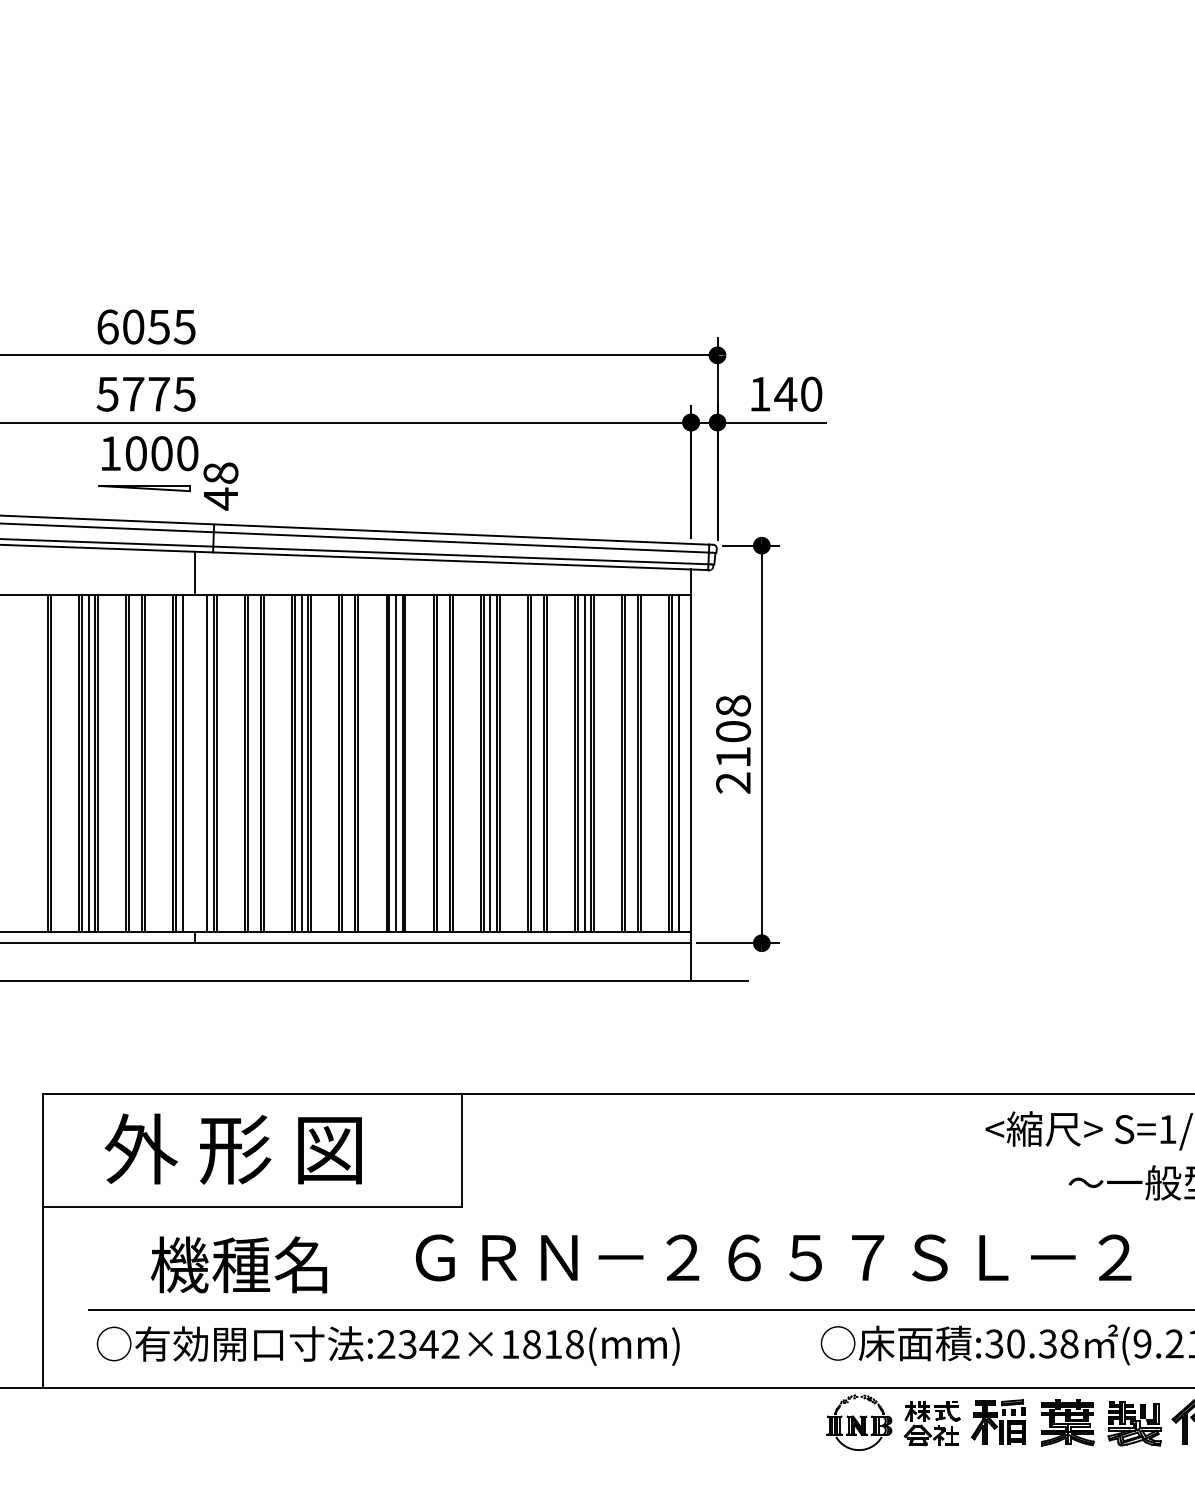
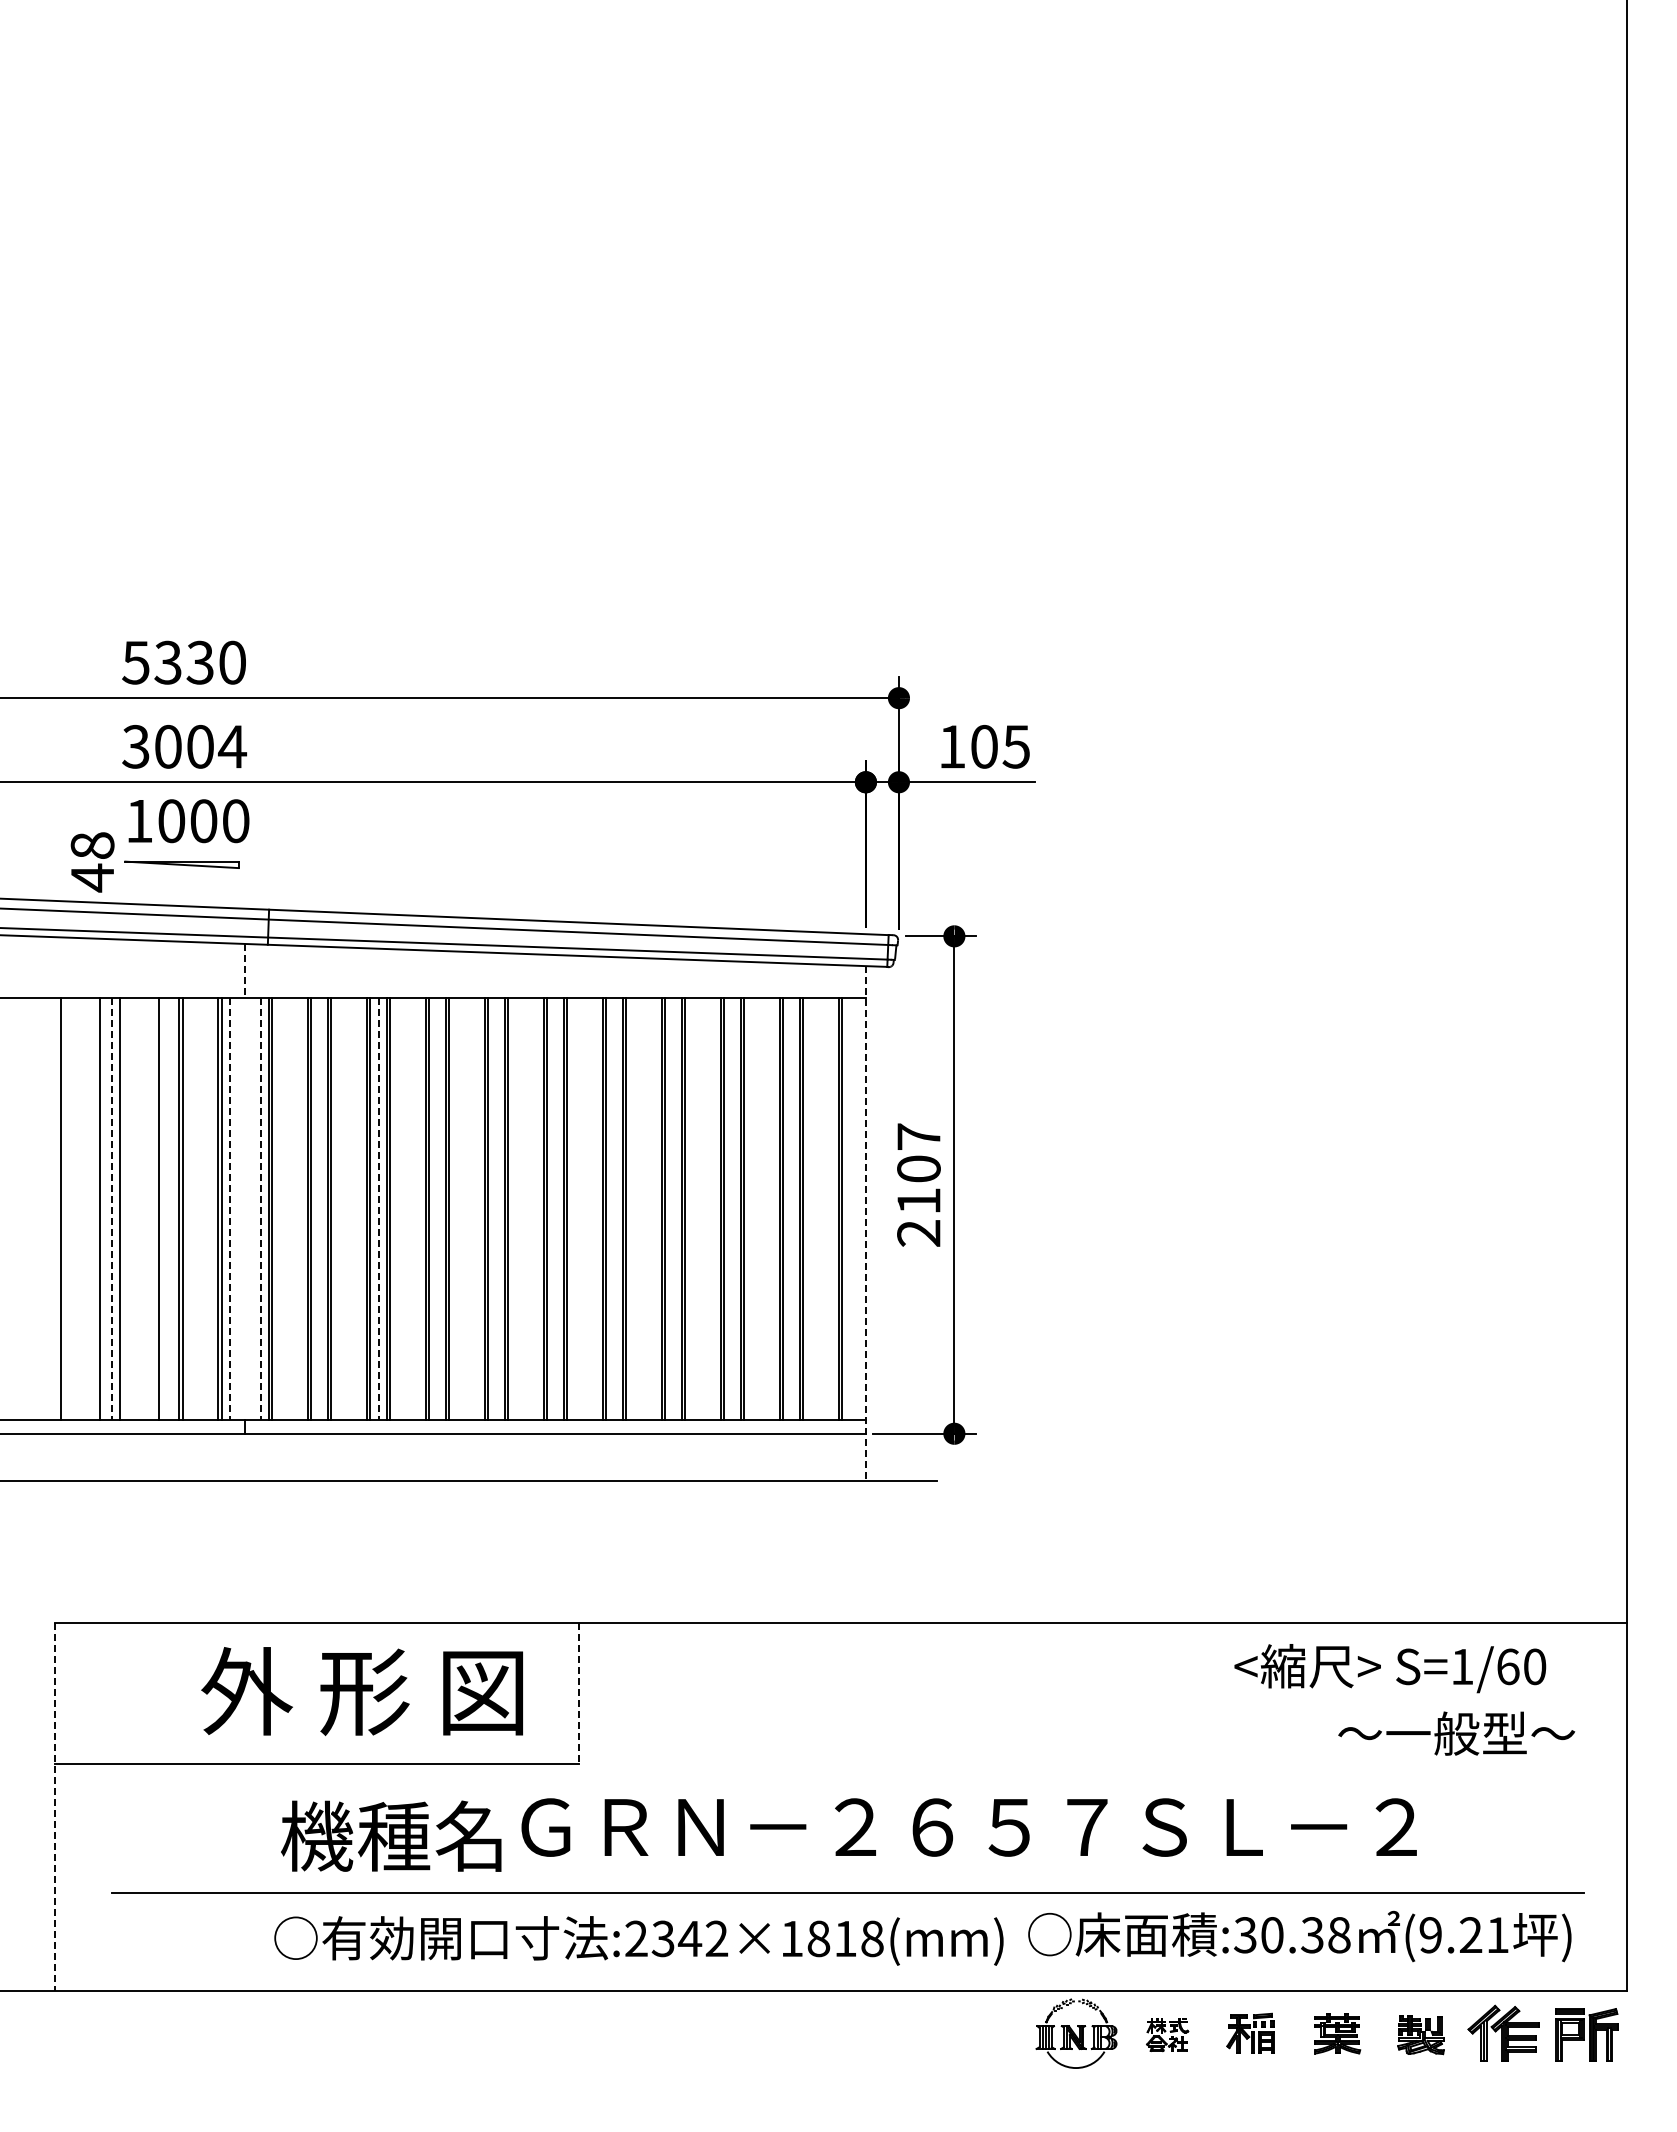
text: (145, 326) -> (183, 662), 6055 -> 5330
text: (146, 393) -> (184, 746), 5775 -> 3004
text: (797, 393) -> (999, 746), 140 -> 105
text: (220, 486) -> (92, 862), moved
line: (195, 573) -> (245, 971), solid -> dashed
text: (733, 705) -> (918, 1136), 2108 -> 2107
line: (50, 763) -> (64, 1208), removed
line: (81, 763) -> (103, 1208), removed
line: (88, 763) -> (112, 1209), solid -> dashed
line: (97, 763) -> (123, 1208), removed
line: (128, 763) -> (162, 1208), removed
line: (183, 763) -> (230, 1209), solid -> dashed
line: (207, 763) -> (260, 1209), solid -> dashed
line: (301, 763) -> (378, 1209), solid -> dashed
line: (395, 763) -> (496, 1208), removed
line: (490, 763) -> (614, 1208), removed
line: (584, 763) -> (732, 1208), removed
line: (678, 763) -> (850, 1208), removed
line: (690, 775) -> (865, 1224), solid -> dashed
text: (232, 1149) -> (361, 1691), moved
line: (462, 1150) -> (579, 1693), solid -> dashed
line: (43, 1241) -> (55, 1807), solid -> dashed
text: (239, 1264) -> (391, 1835), moved
text: (387, 1345) -> (638, 1940), moved
part: (998, 1421) -> (1250, 2032), size x0.7
part: (1067, 1422) -> (1337, 2033), size x0.7
part: (932, 1423) -> (1167, 2034), size x0.6
part: (1134, 1423) -> (1420, 2034), size x0.7

